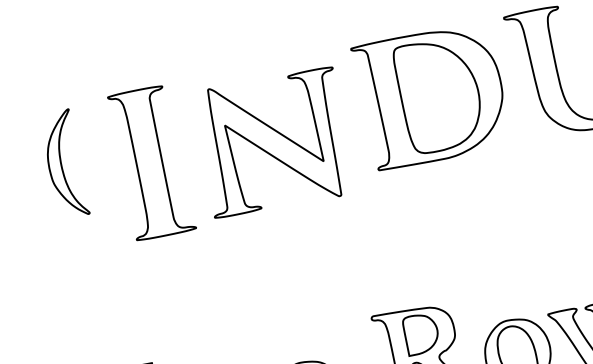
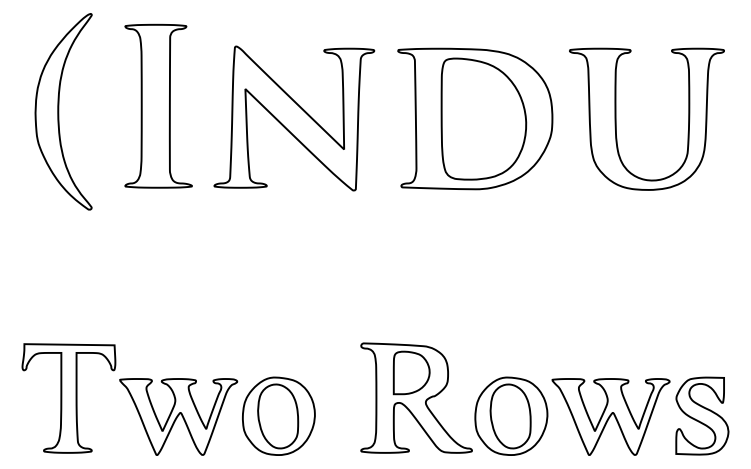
part: (273, 142) -> (294, 118), moved
part: (151, 162) -> (158, 105), moved
part: (64, 164) -> (63, 111), size x1.67

